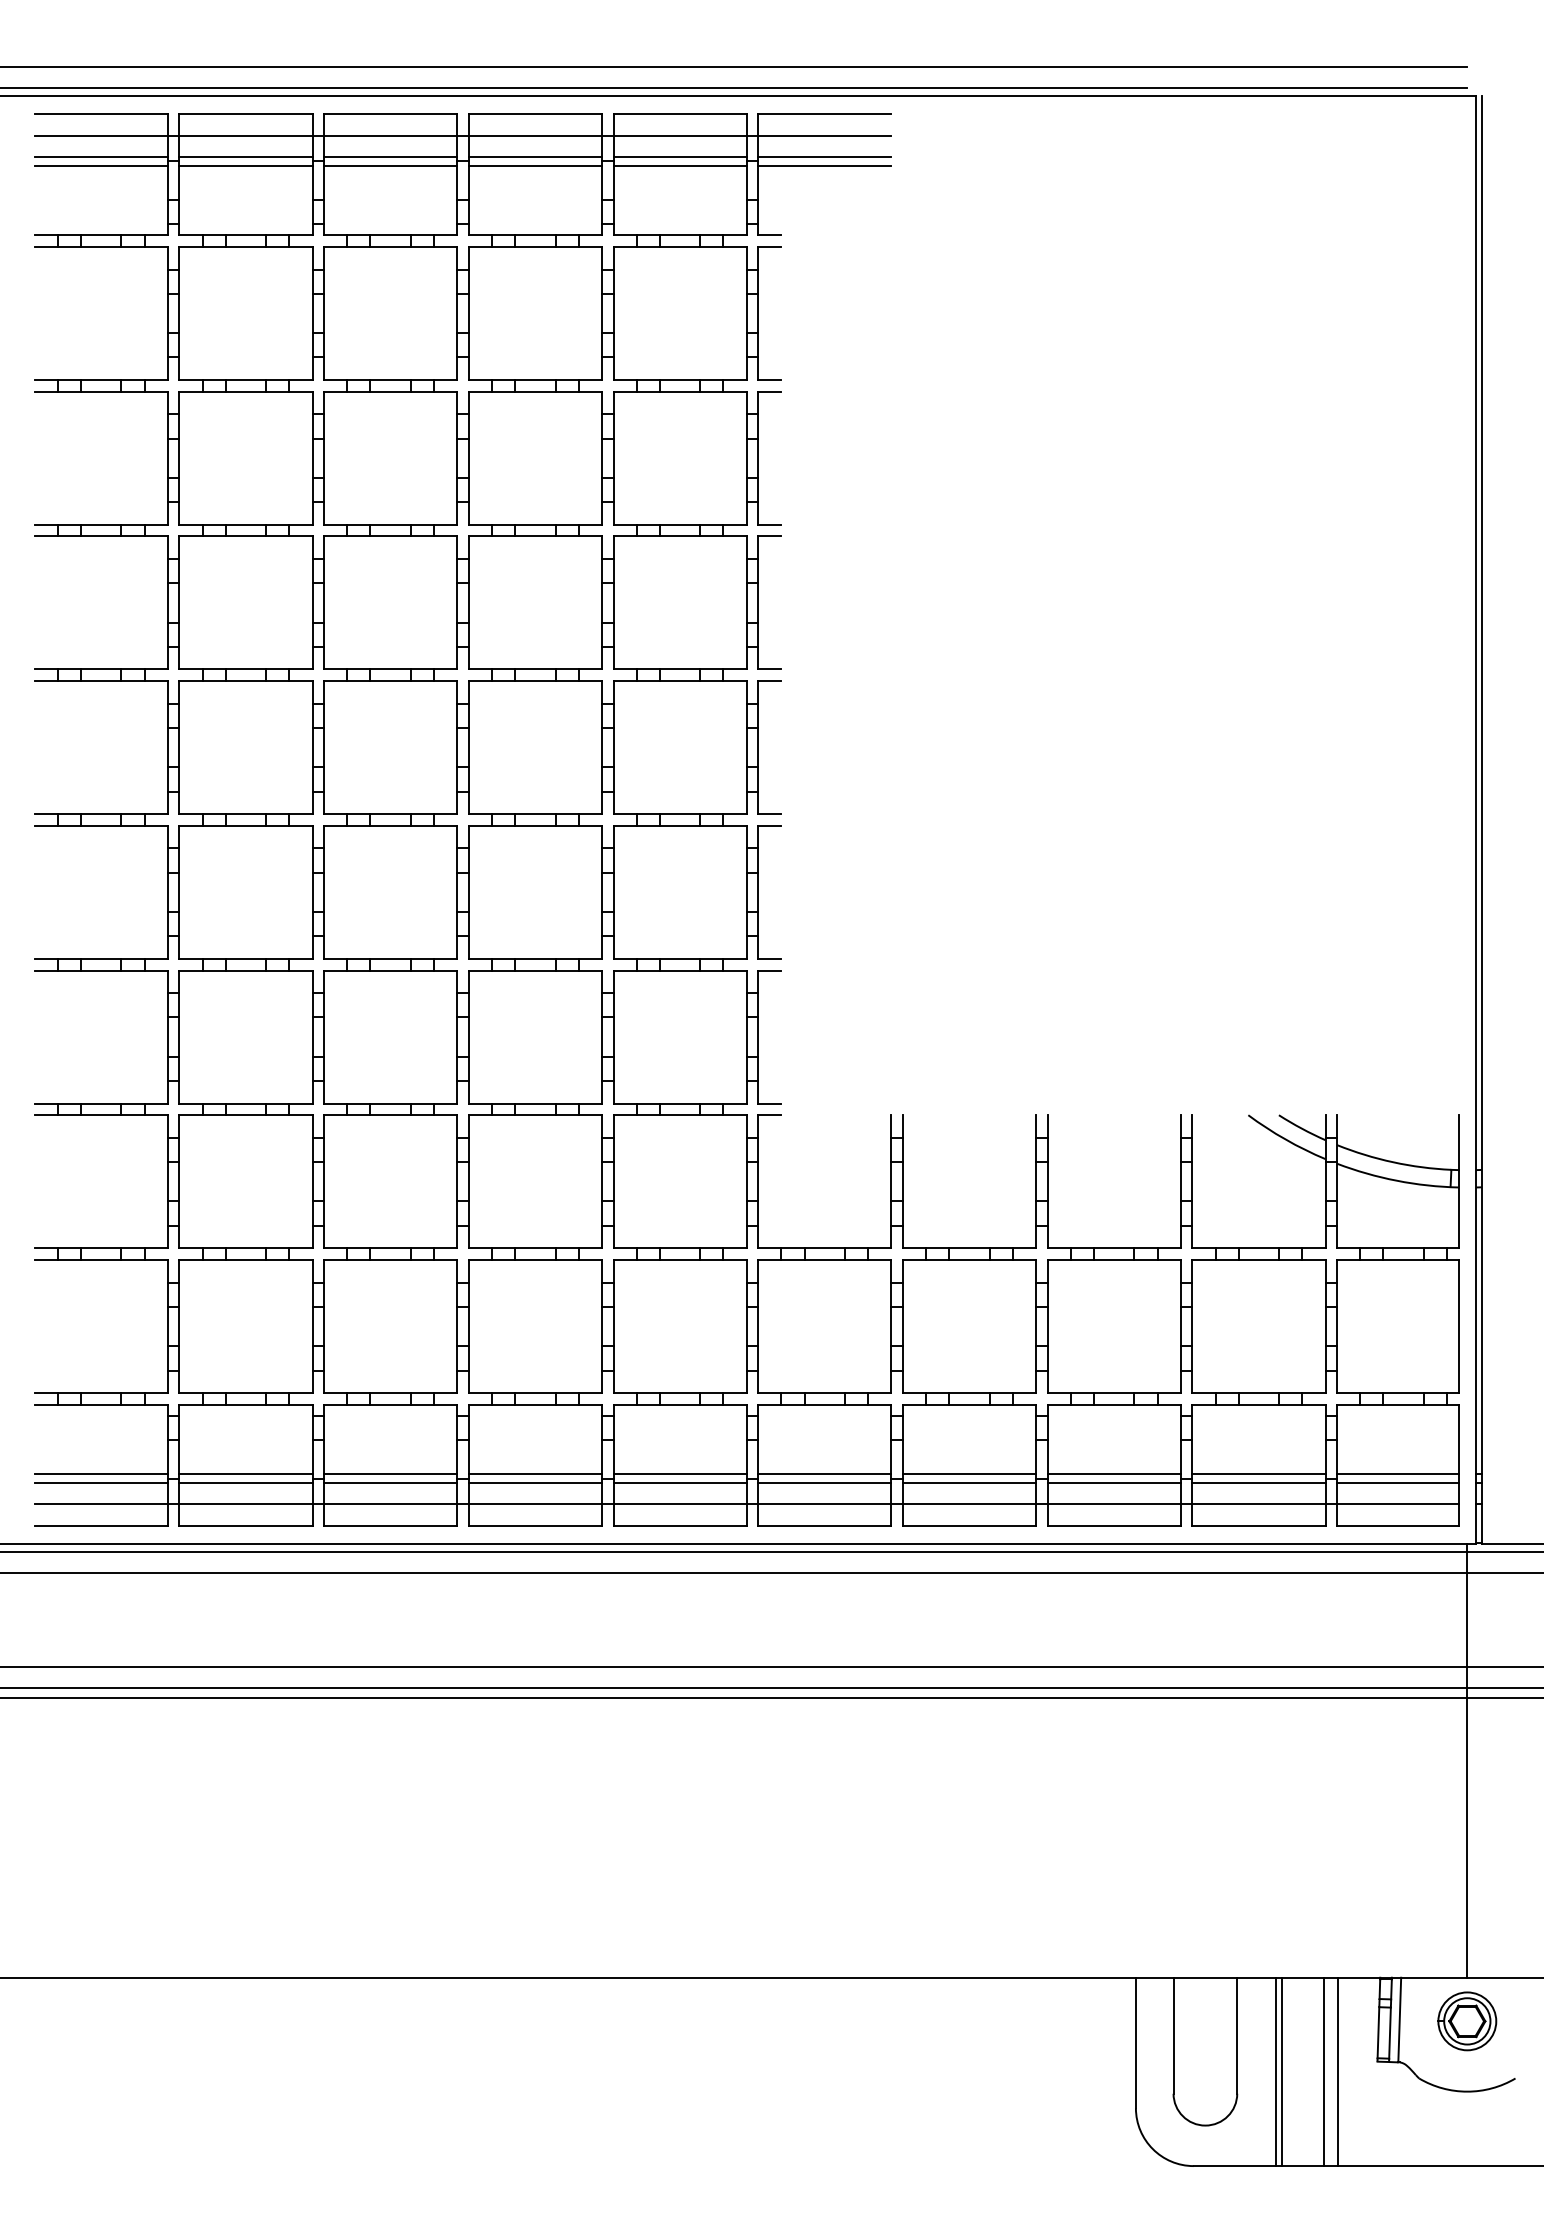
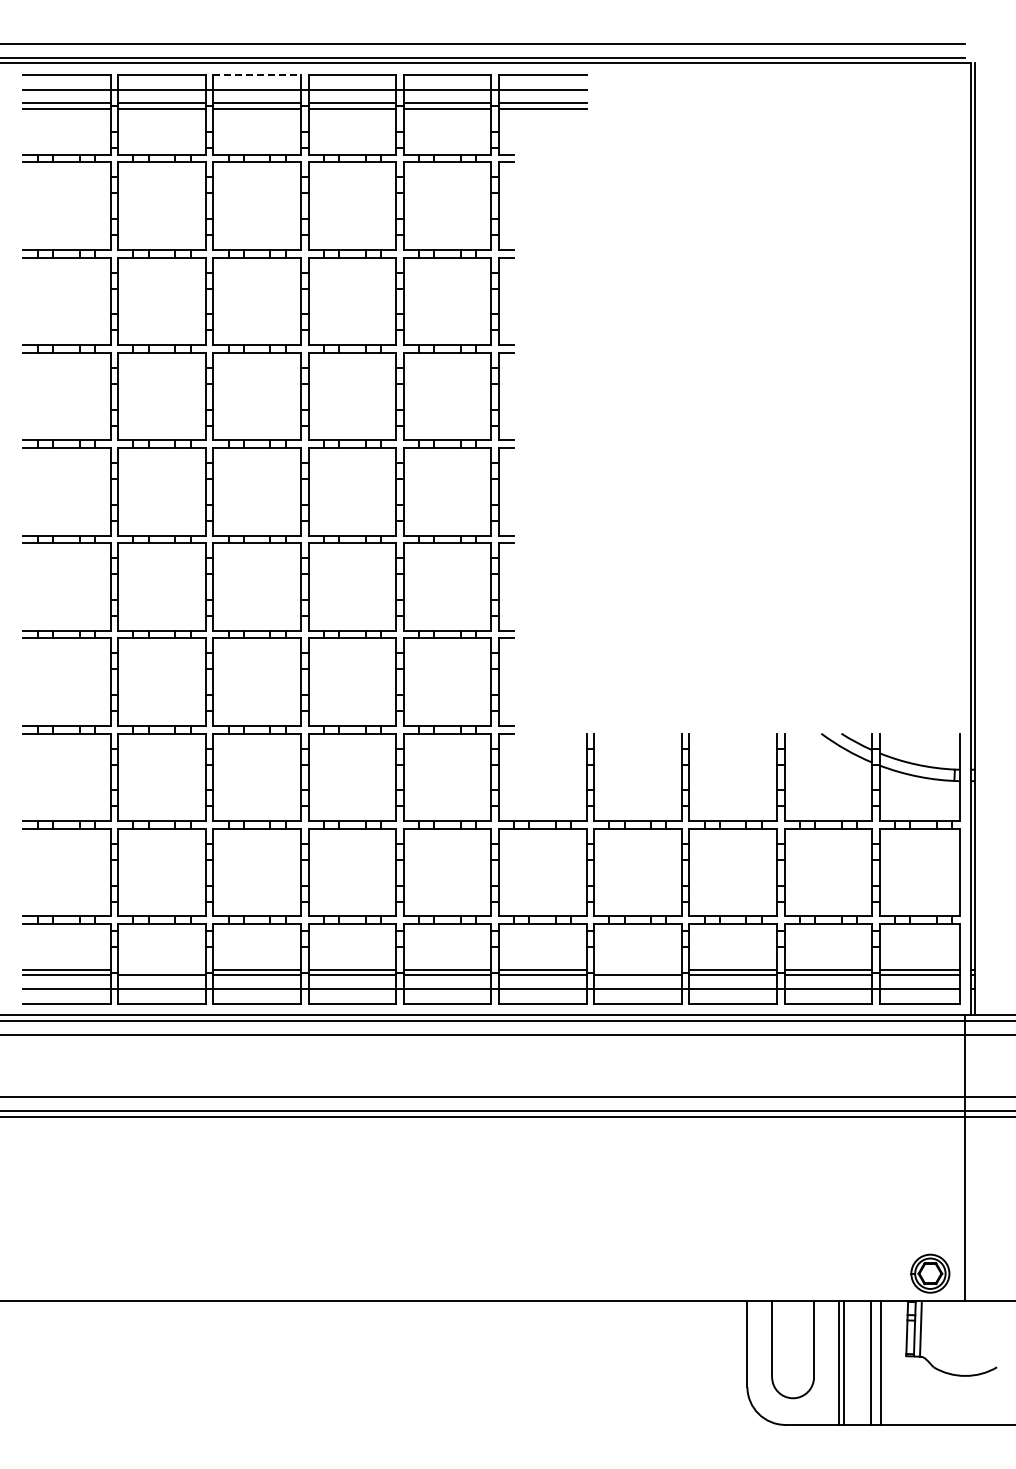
line: (391, 113) -> (257, 74), solid -> dashed
line: (245, 1473) -> (161, 969), removed
line: (968, 1473) -> (637, 969), removed
part: (1467, 2021) -> (930, 1273), moved

